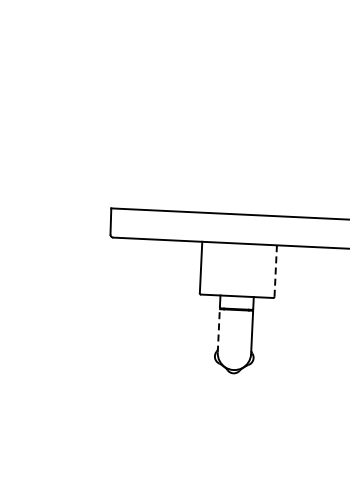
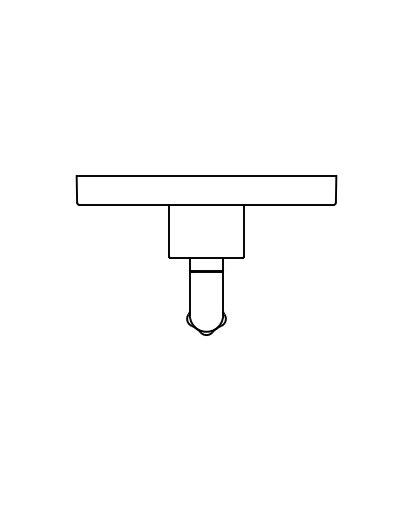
line: (275, 270) -> (243, 230), dashed -> solid
line: (218, 331) -> (189, 293), dashed -> solid

